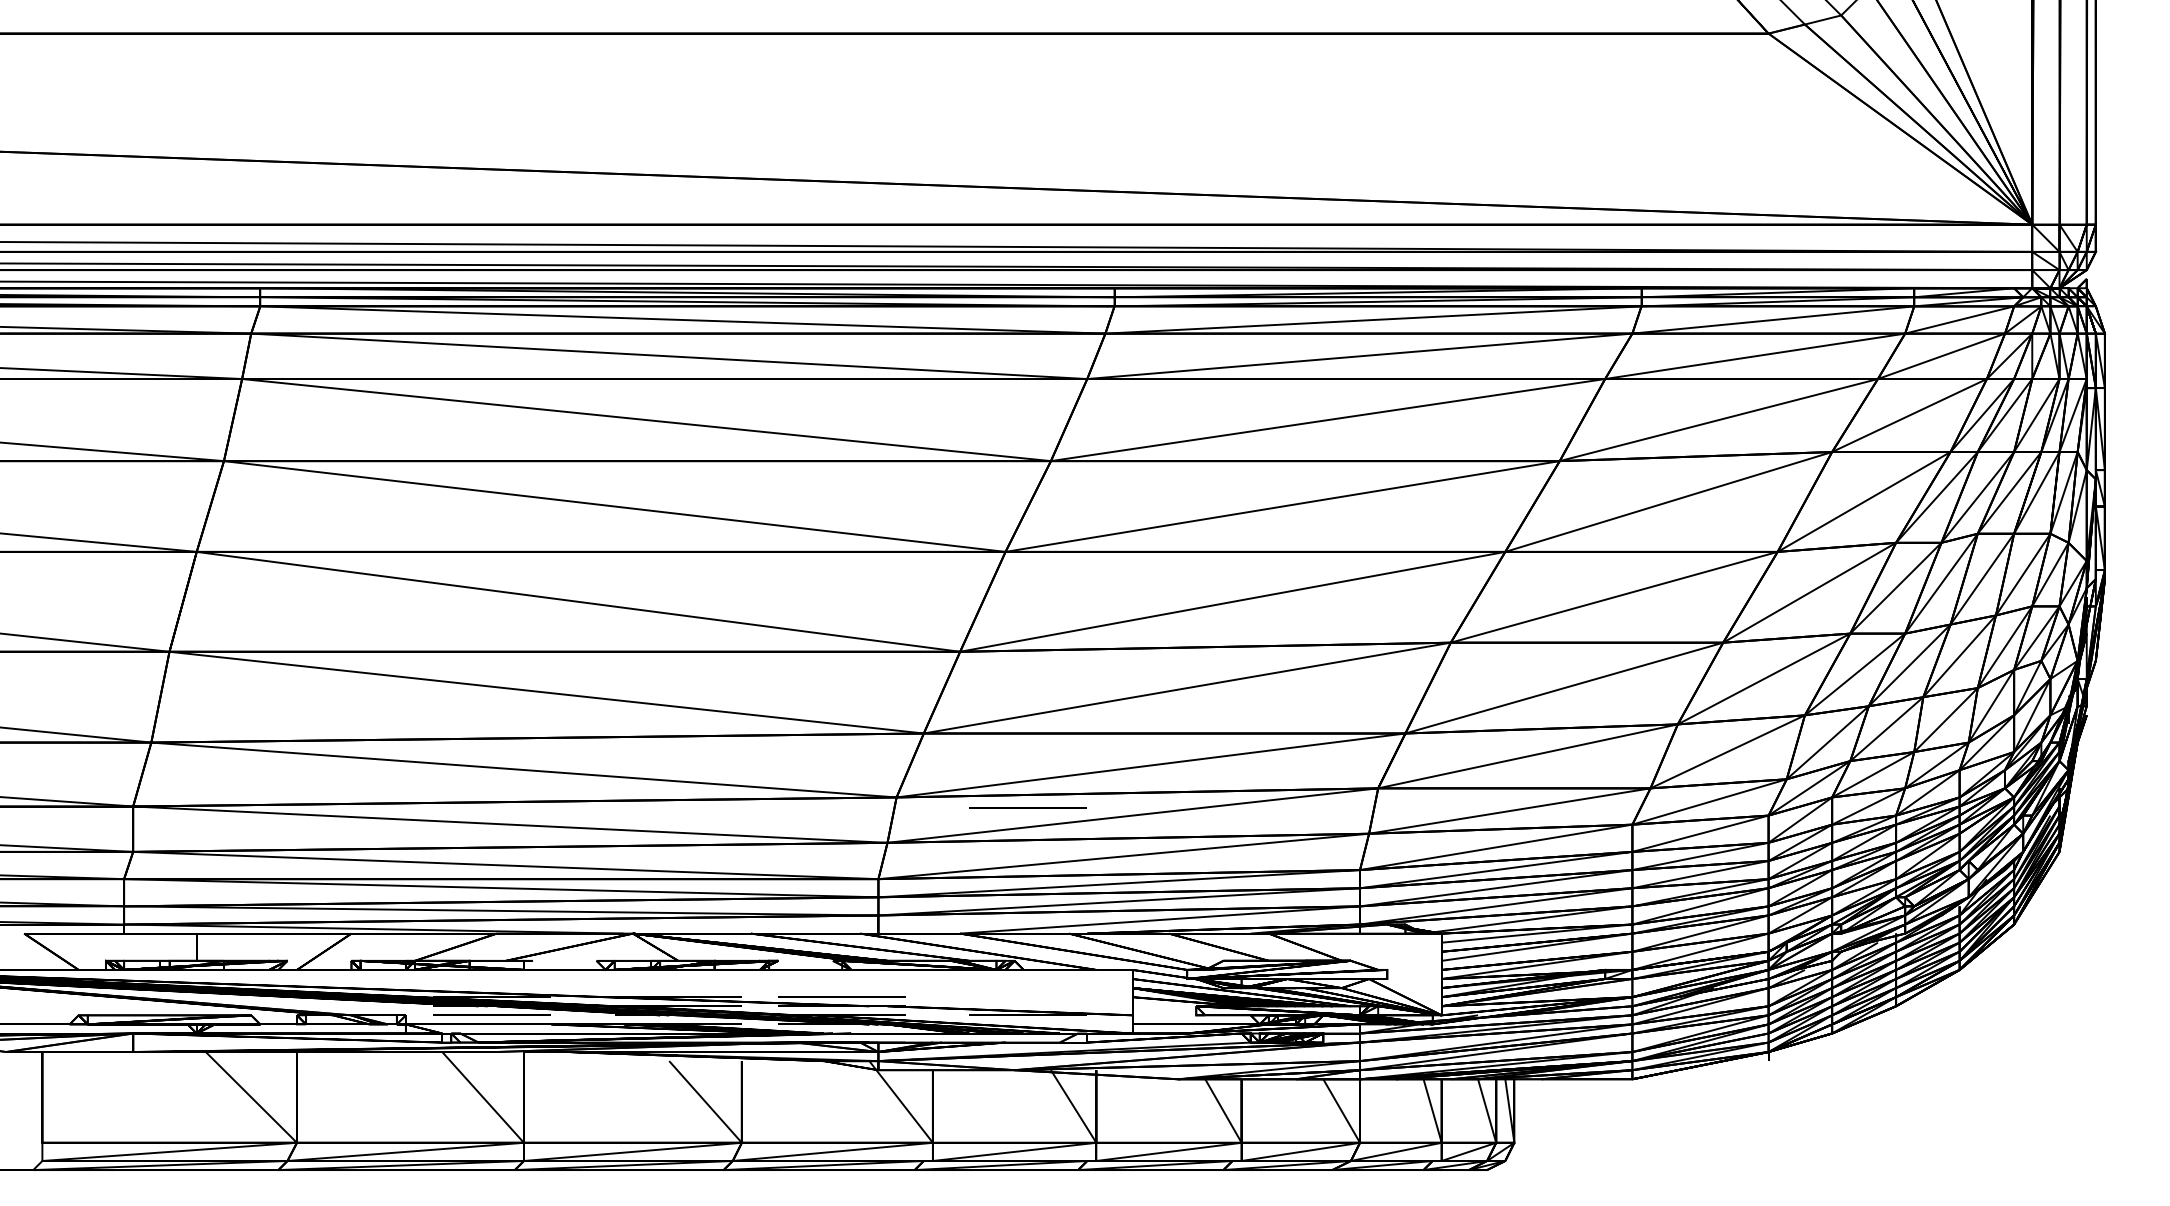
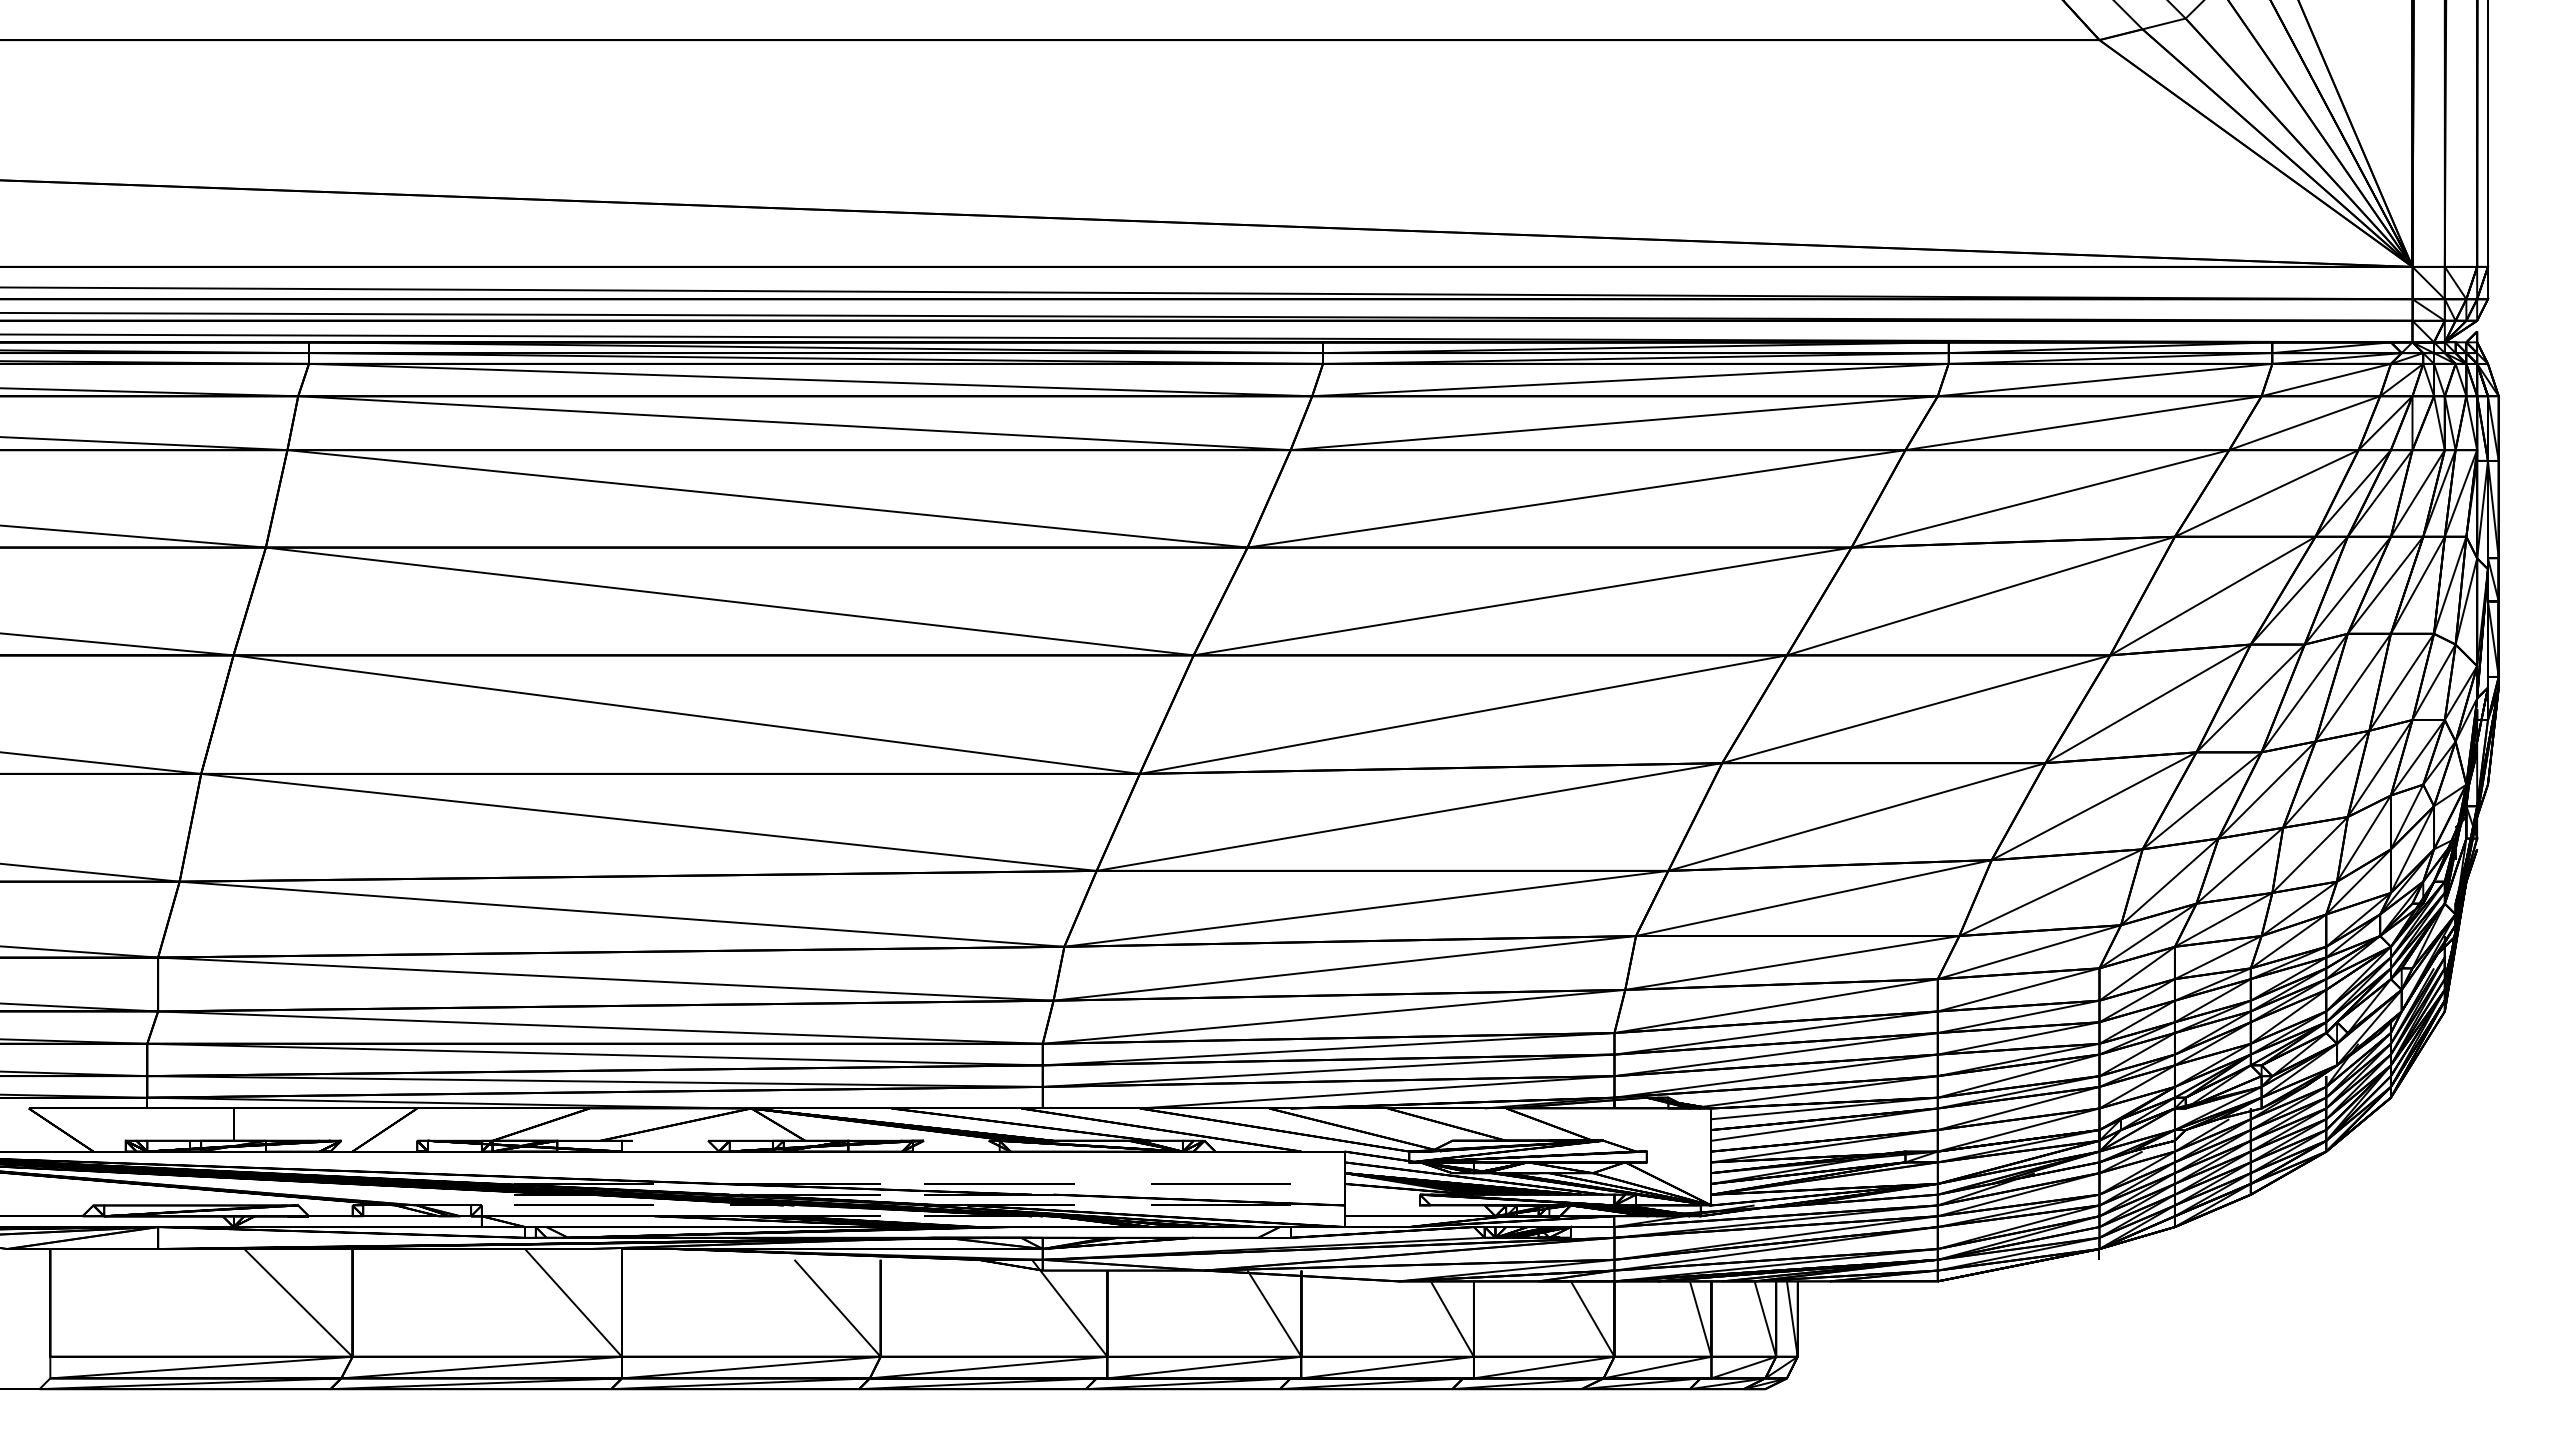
line: (1028, 808) -> (1220, 1183), moved

